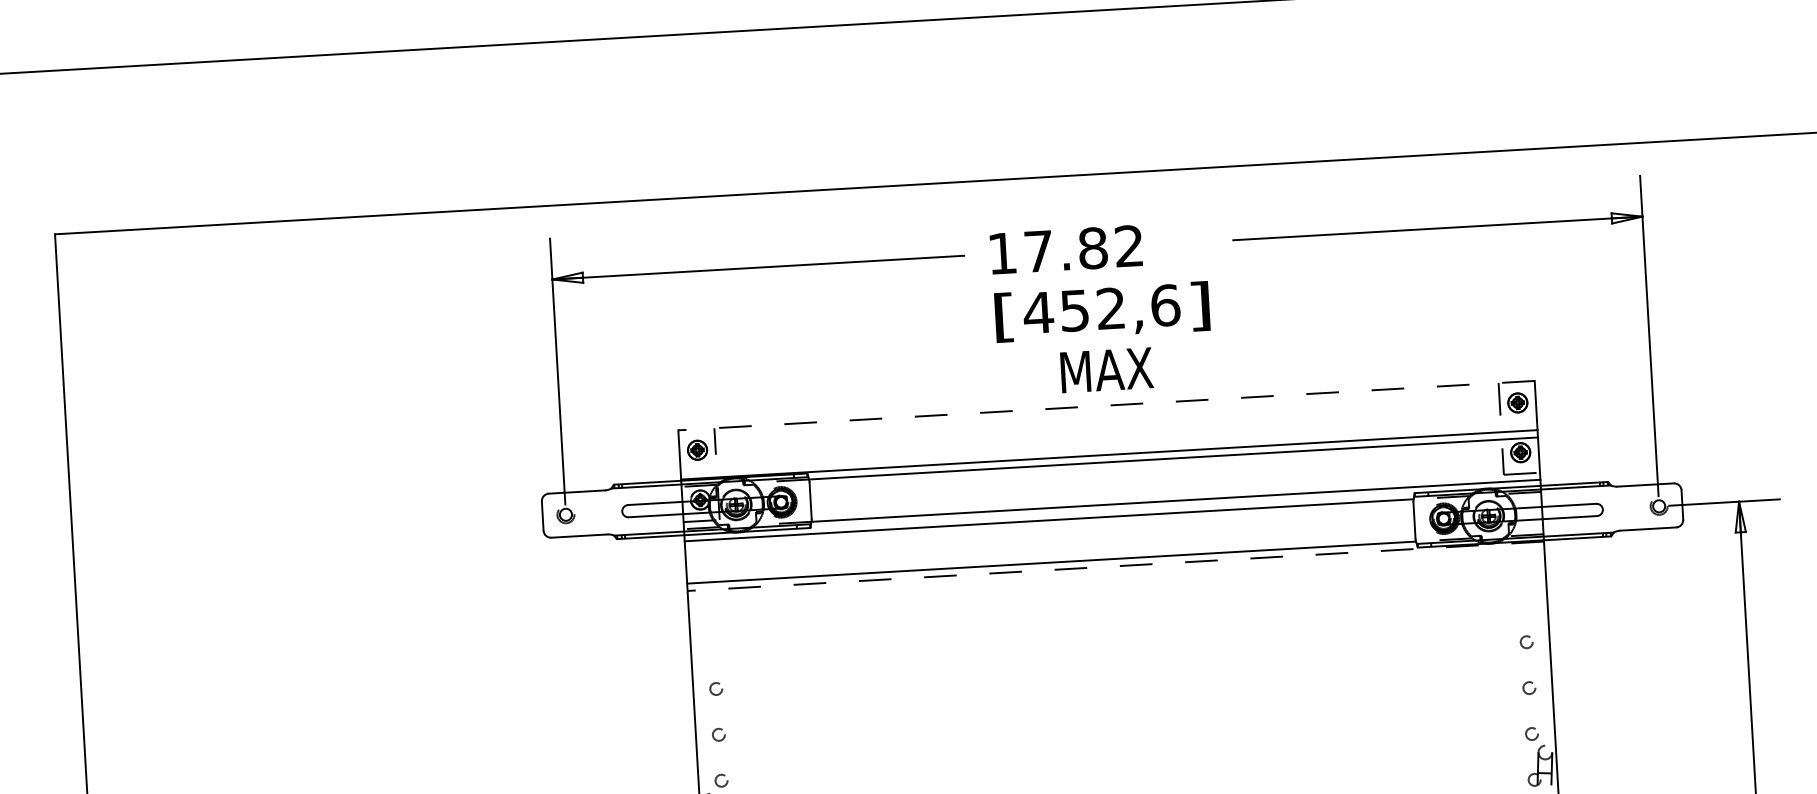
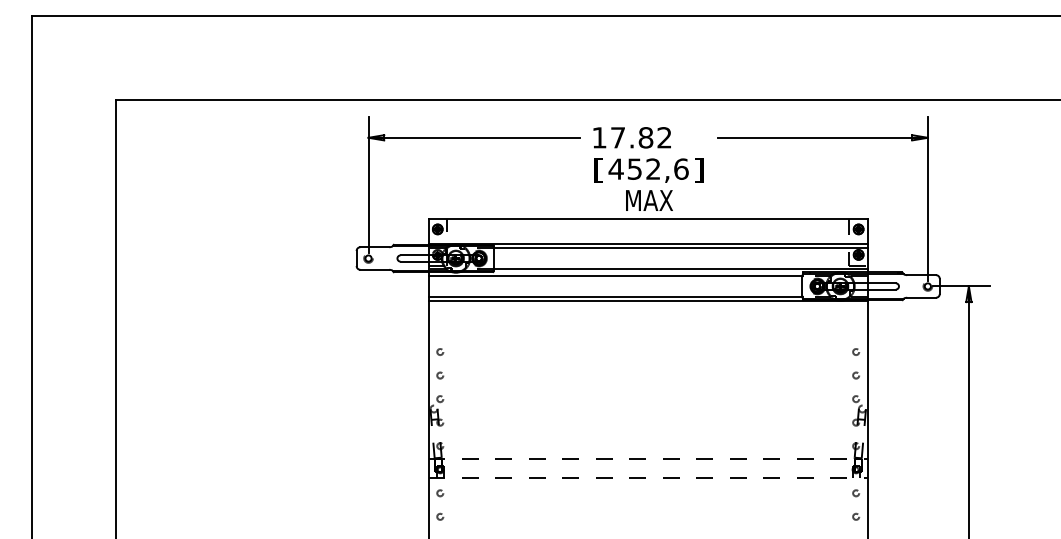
line: (1107, 405) -> (648, 218), dashed -> solid
line: (1116, 567) -> (648, 301), dashed -> solid

